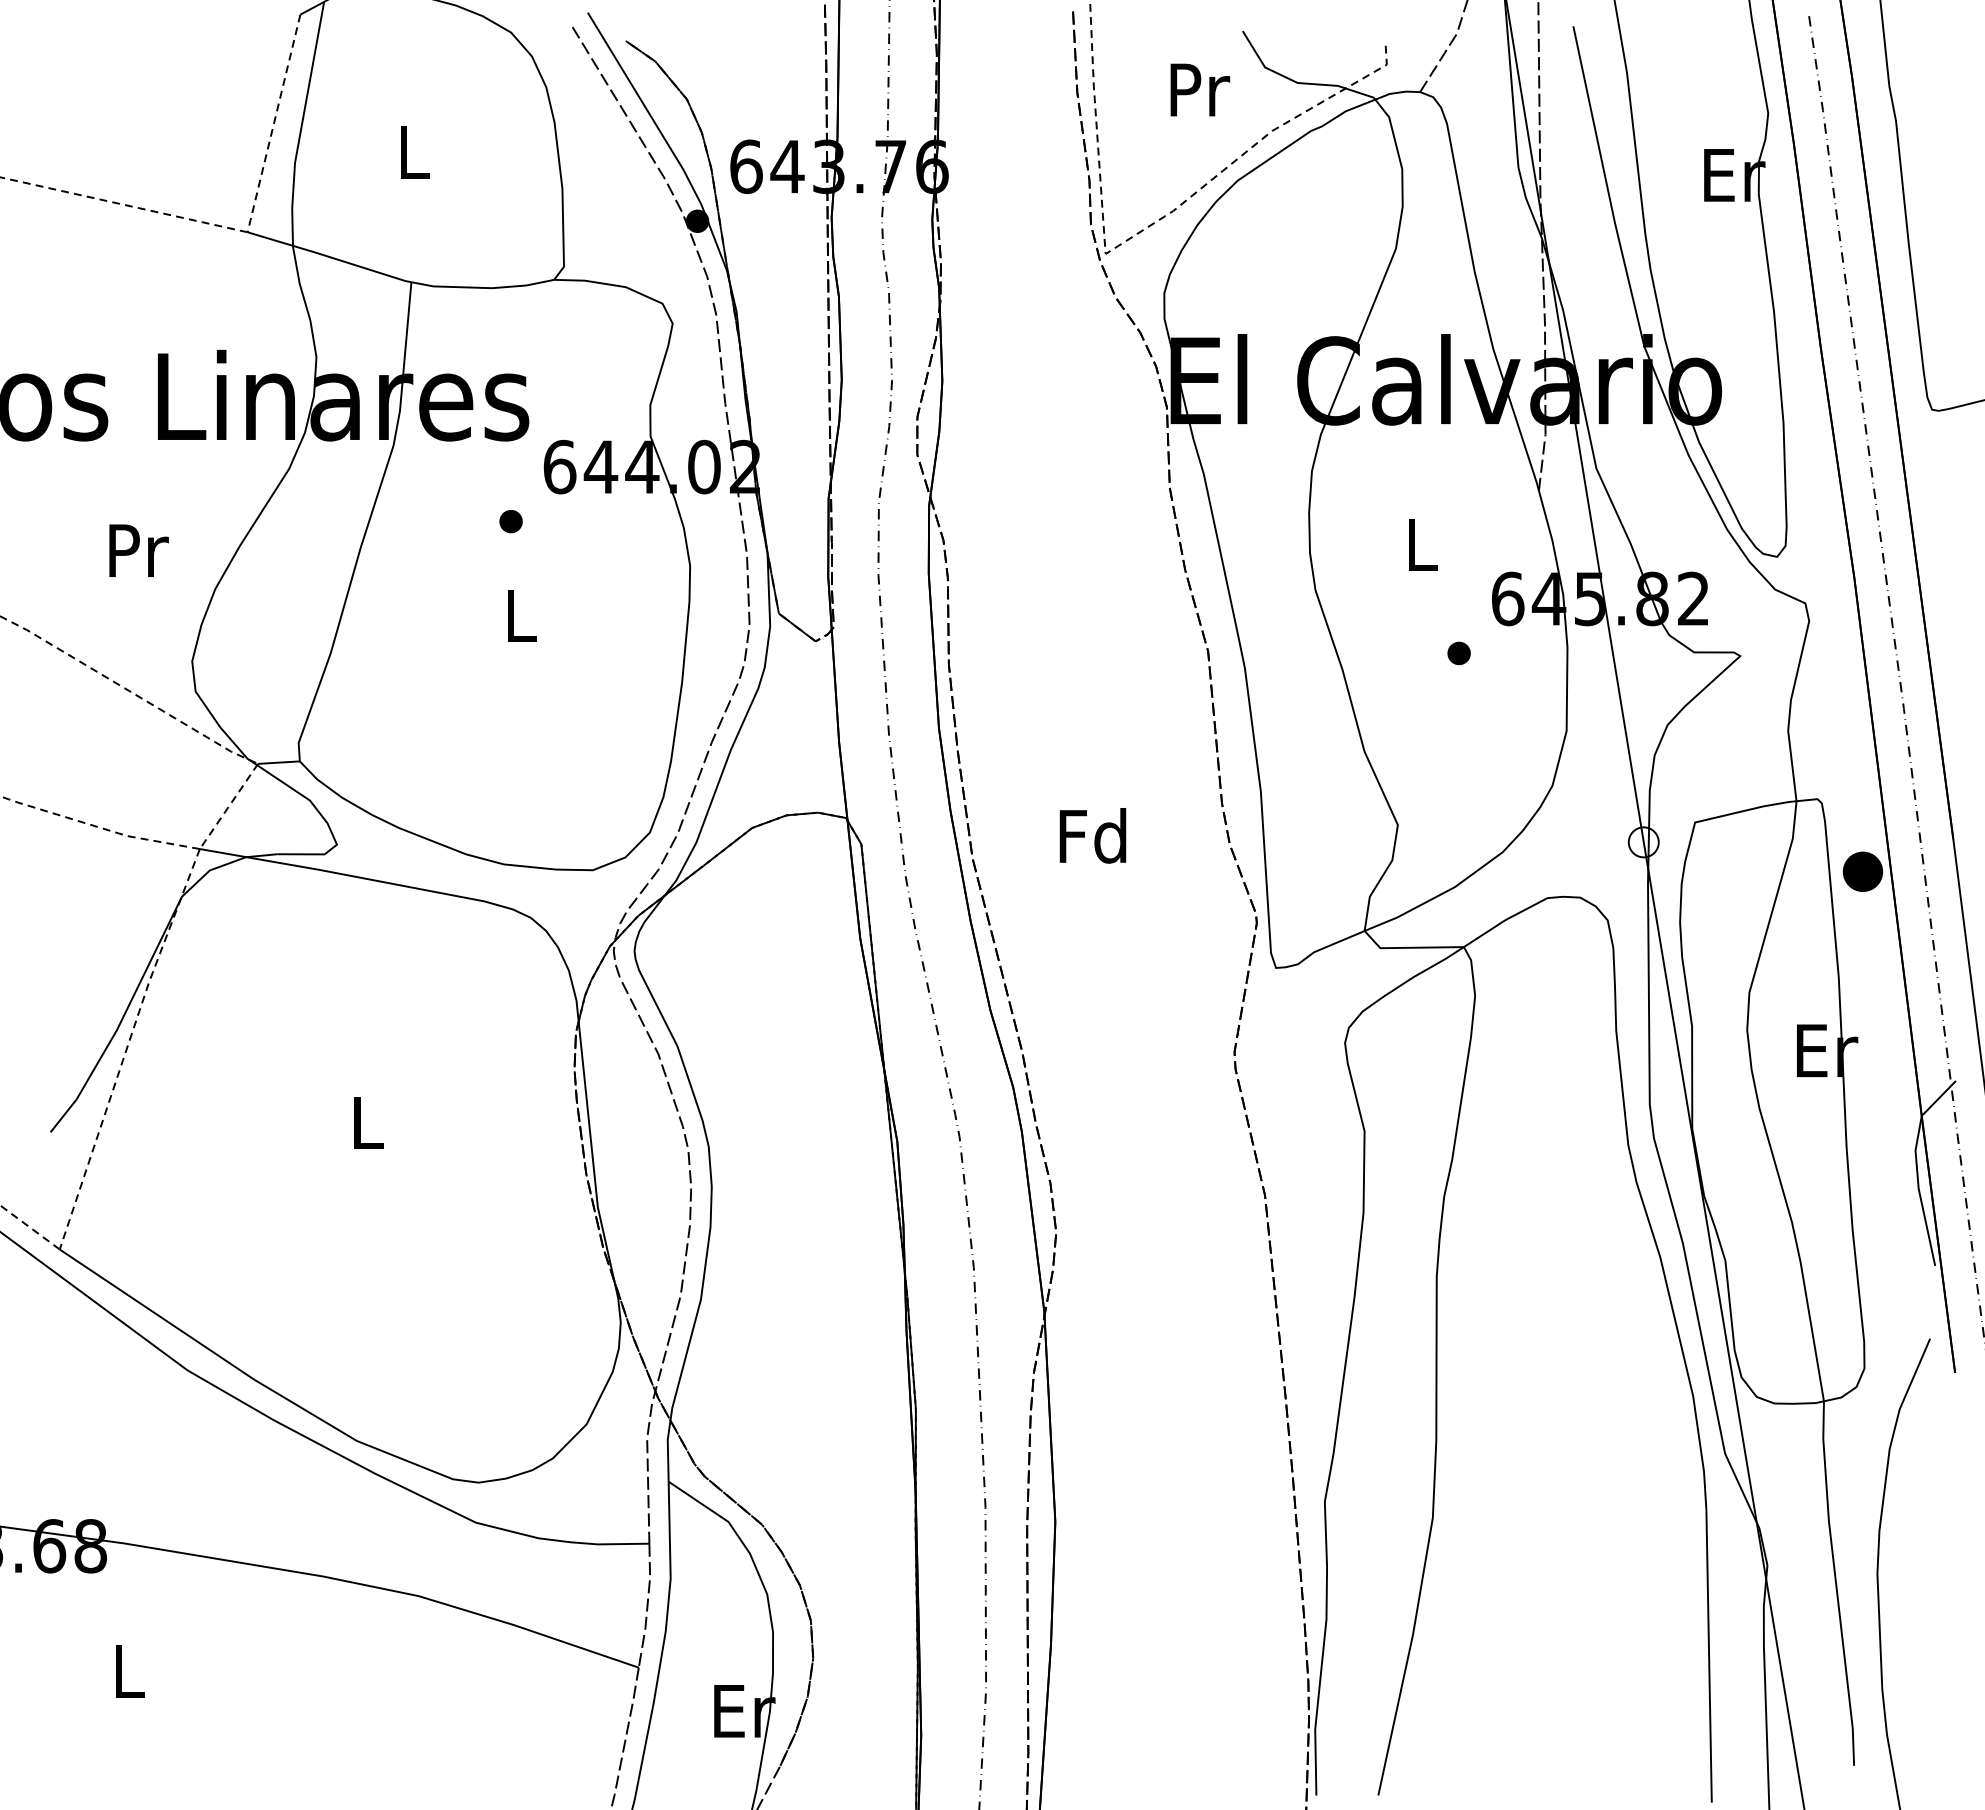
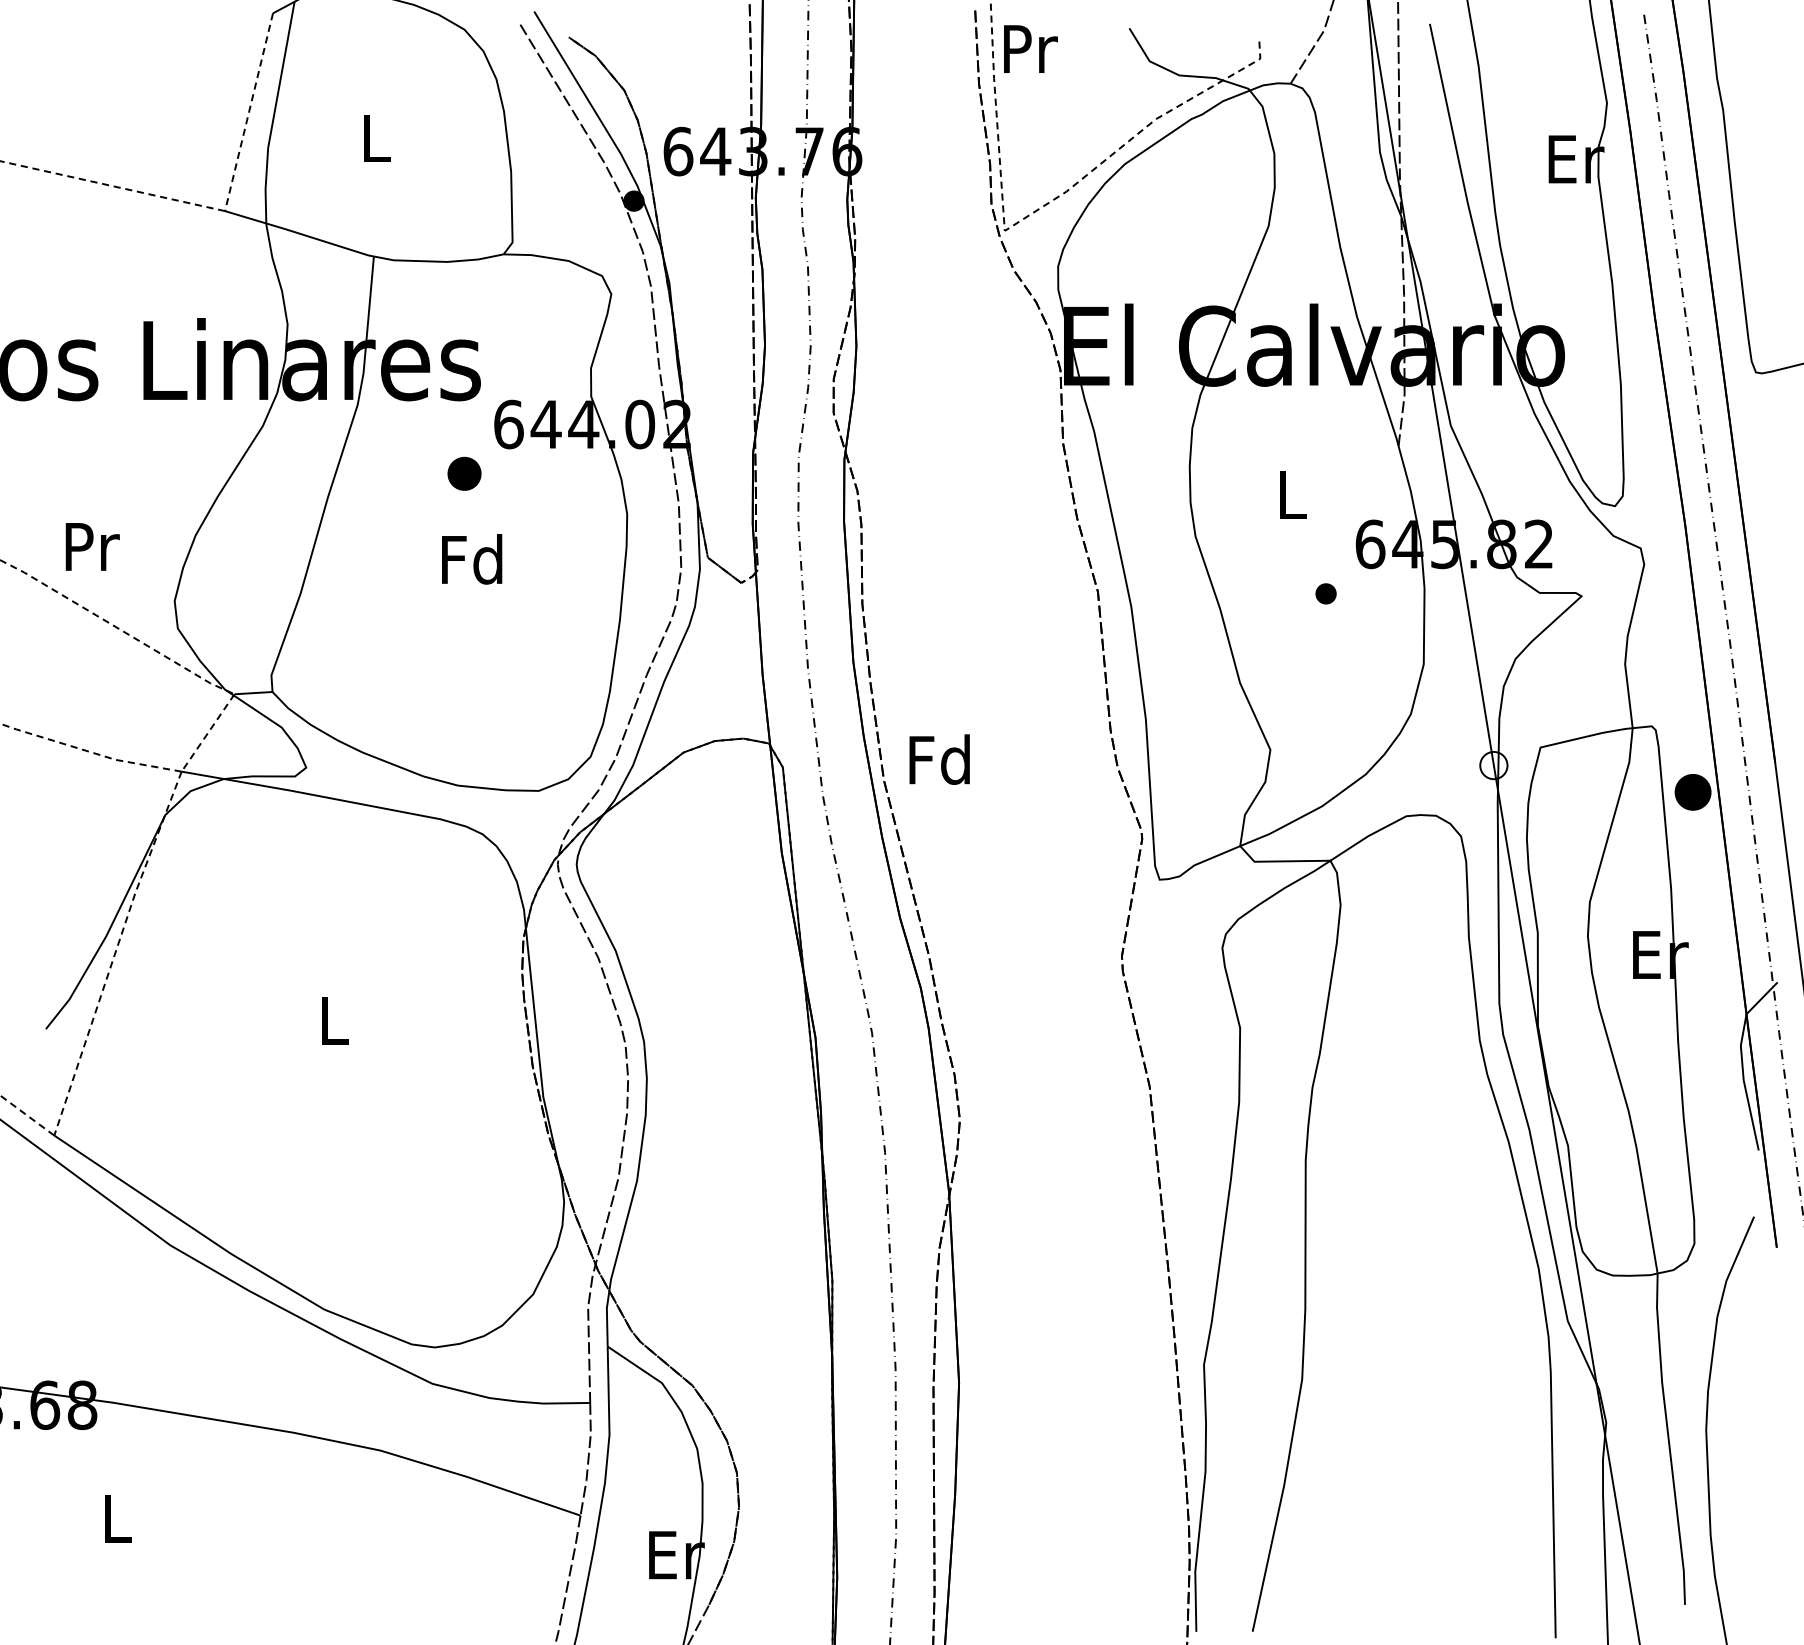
text: (1200, 89) -> (1031, 48), moved
part: (510, 521) -> (463, 473), size x1.6
text: (138, 550) -> (92, 546), moved
text: (519, 615) -> (472, 559), L -> Fd
text: (1092, 835) -> (939, 759), moved

